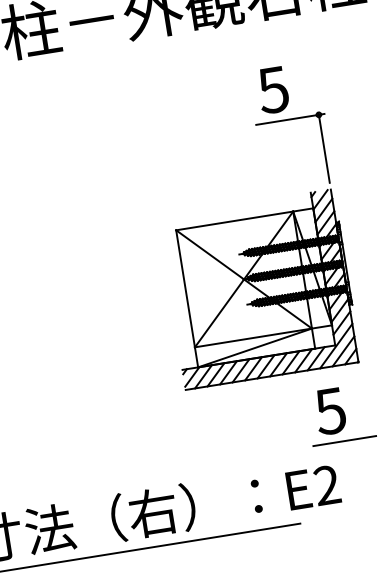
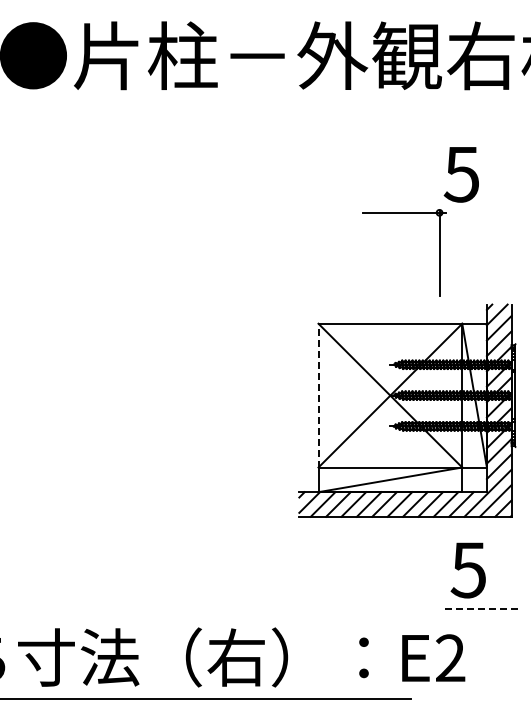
part: (323, 147) -> (439, 252), moved
line: (185, 288) -> (318, 395), solid -> dashed
line: (344, 441) -> (479, 608), solid -> dashed

